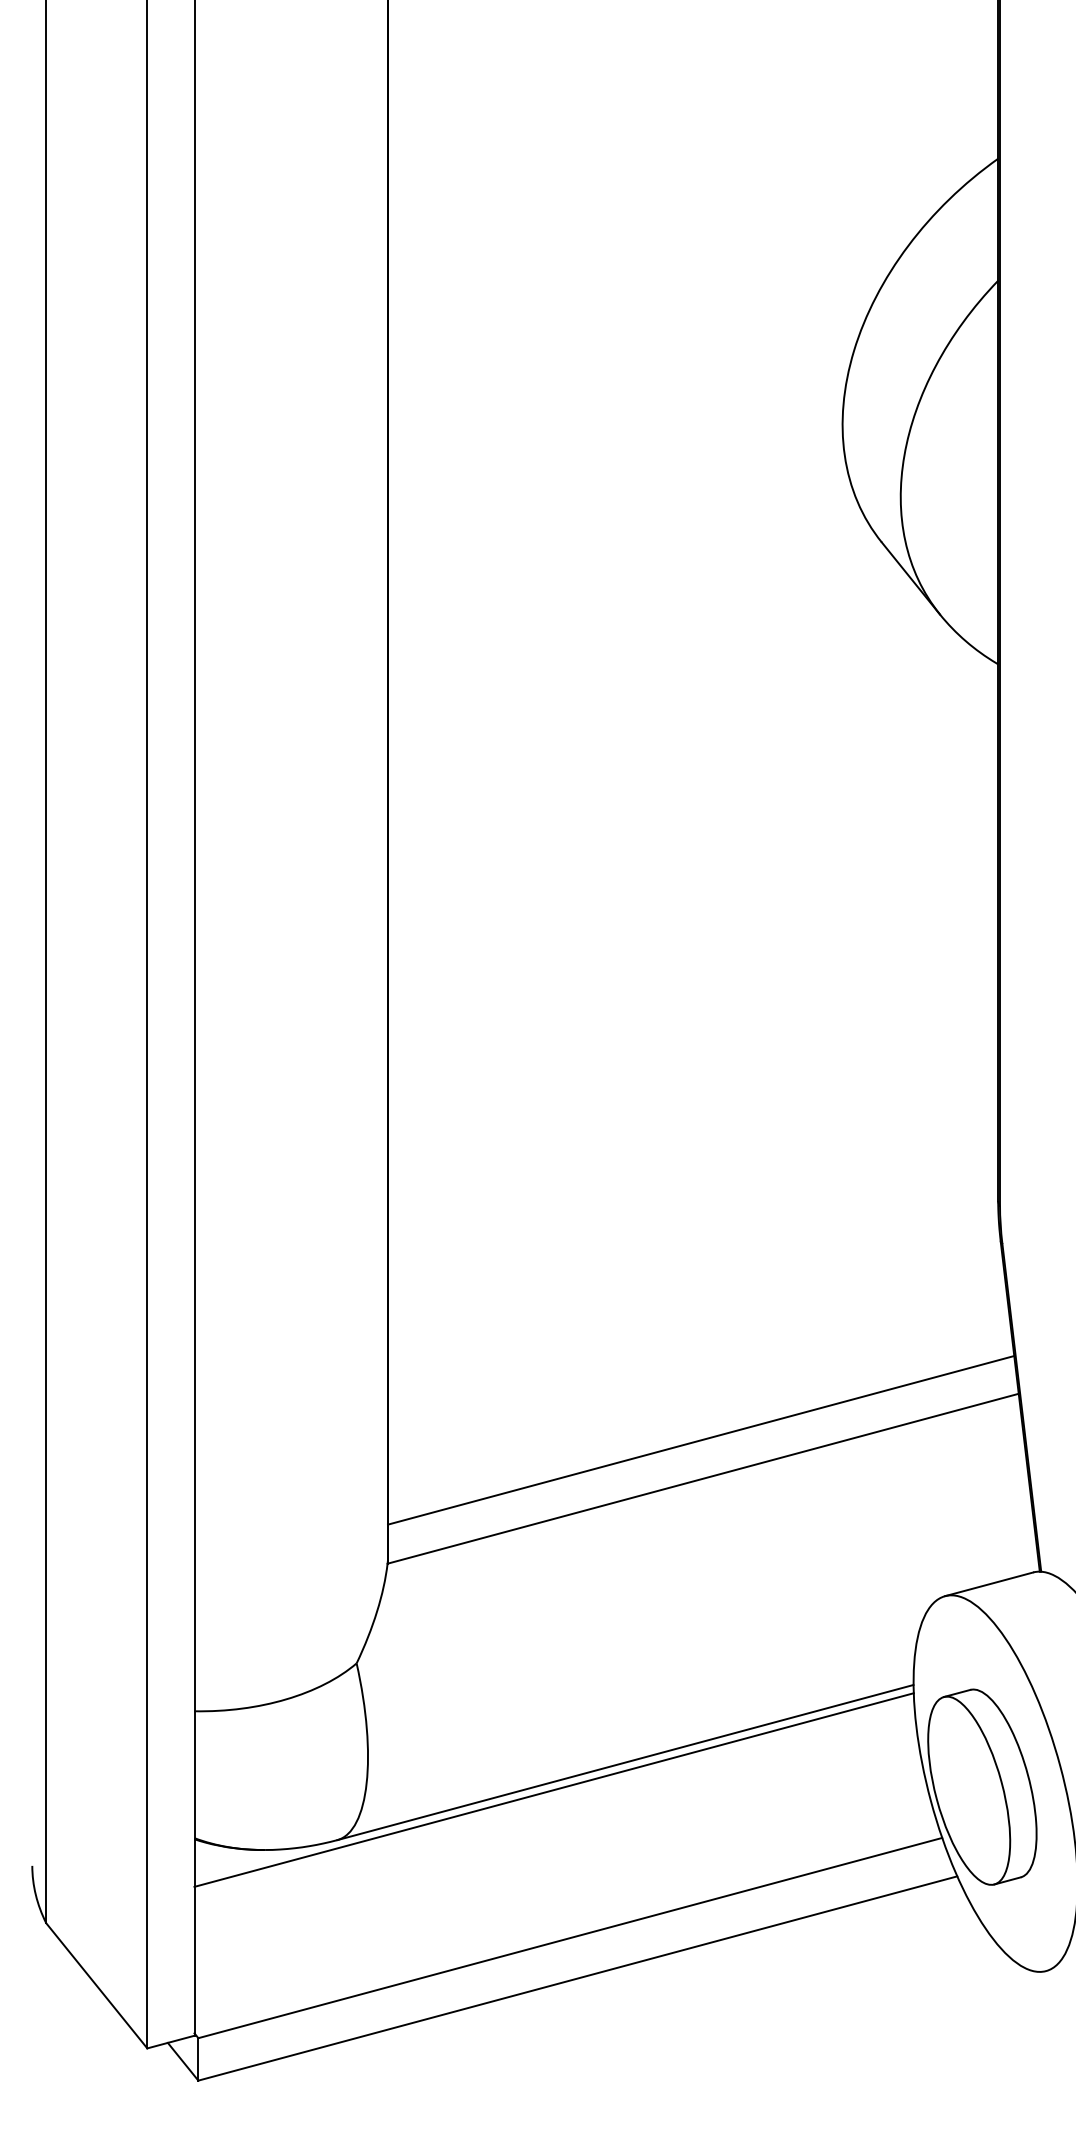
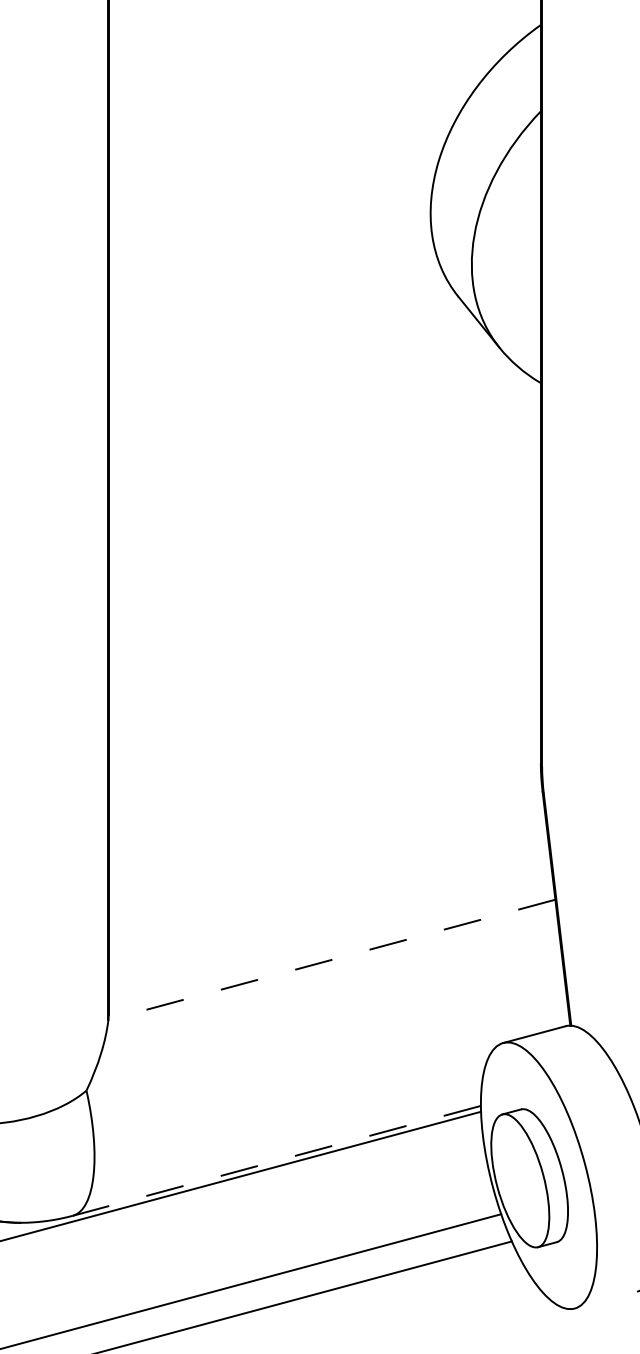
line: (701, 1440) -> (330, 932), removed
line: (703, 1478) -> (332, 959), solid -> dashed
line: (624, 1762) -> (276, 1160), solid -> dashed

